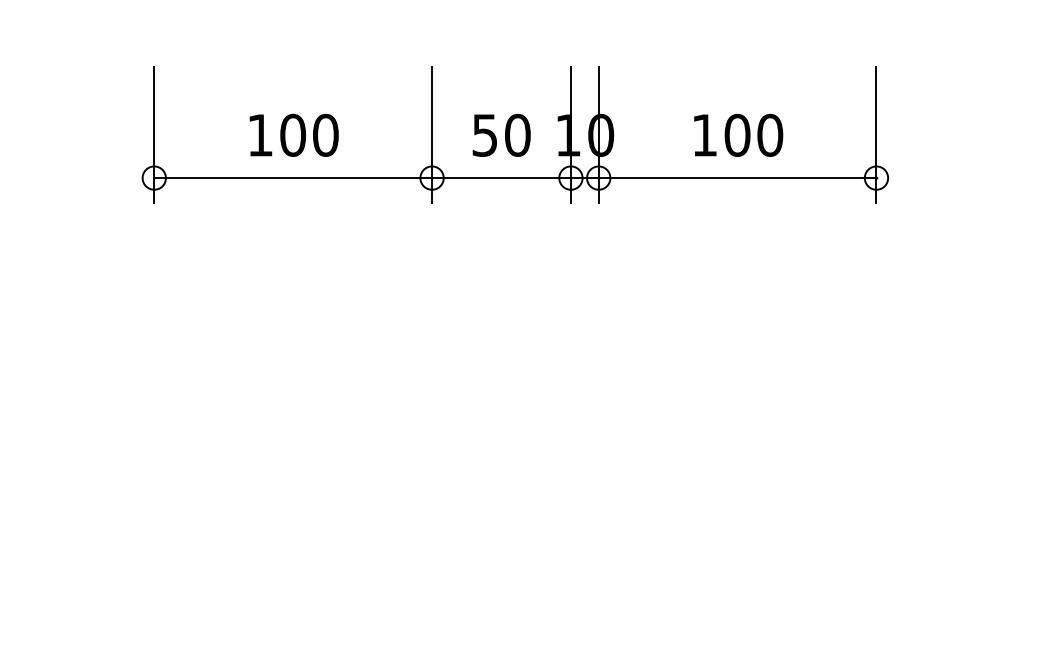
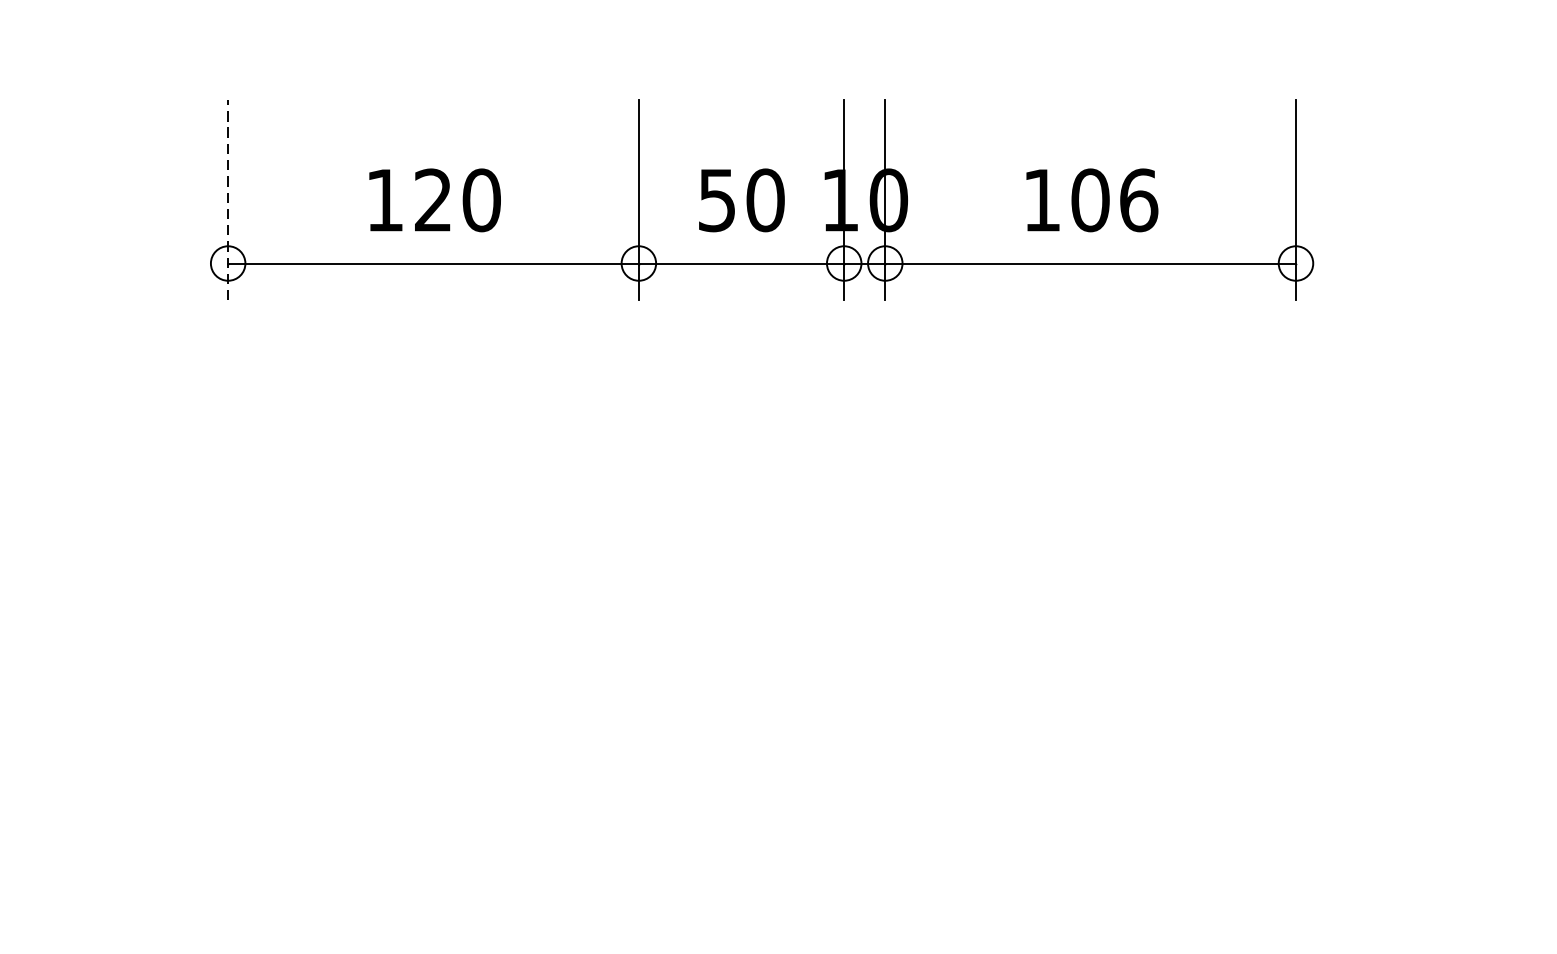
text: (293, 134) -> (433, 199), 100 -> 120
text: (770, 134) -> (1139, 199), 100 -> 106
line: (154, 135) -> (228, 200), solid -> dashed

